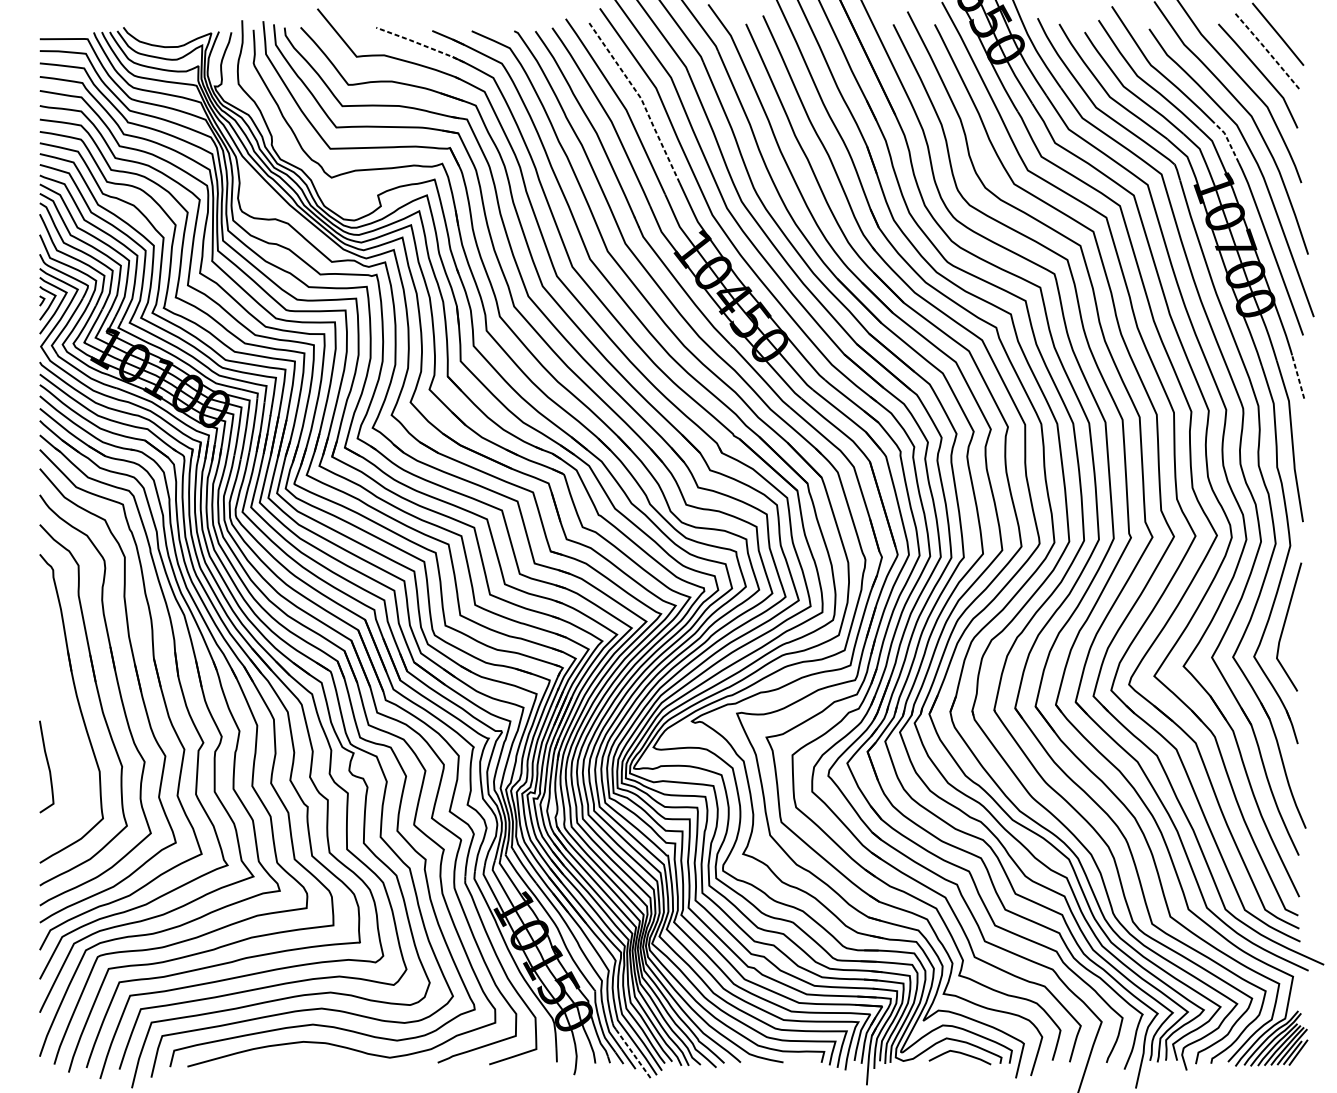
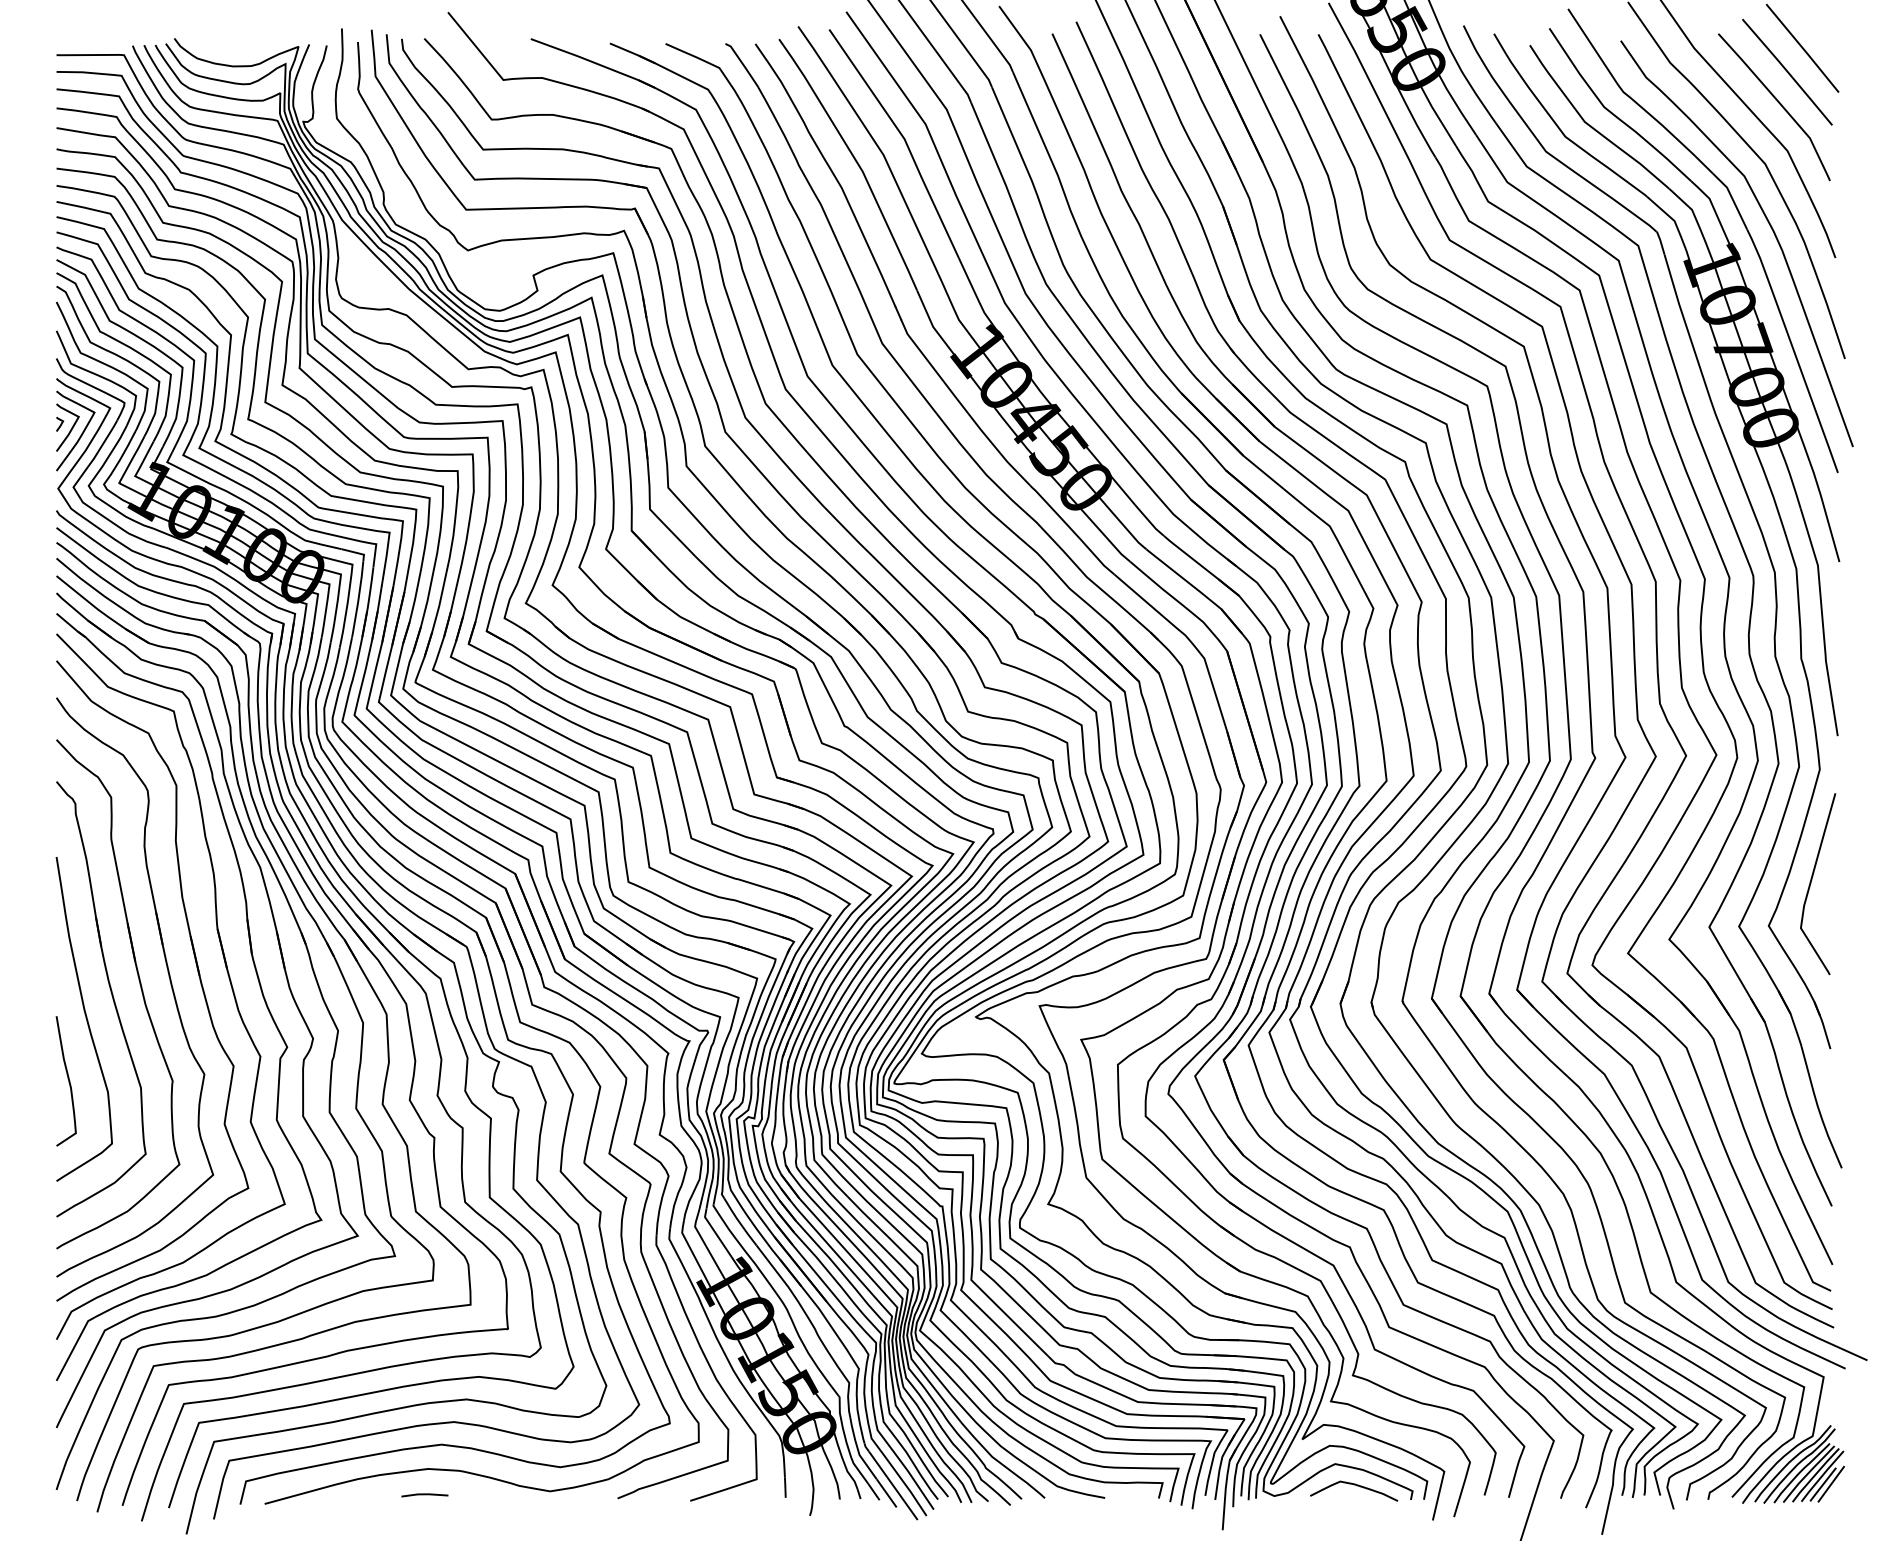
line: (420, 44) -> (593, 62), dashed -> solid
line: (1267, 51) -> (1787, 72), dashed -> solid
line: (641, 98) -> (904, 139), dashed -> solid
line: (1228, 141) -> (1732, 199), dashed -> solid
line: (1297, 376) -> (1830, 530), dashed -> solid
curve: (60, 722) -> (85, 1018), added
line: (633, 1053) -> (893, 1485), dashed -> solid
line: (300, 1060) -> (424, 1495), added

